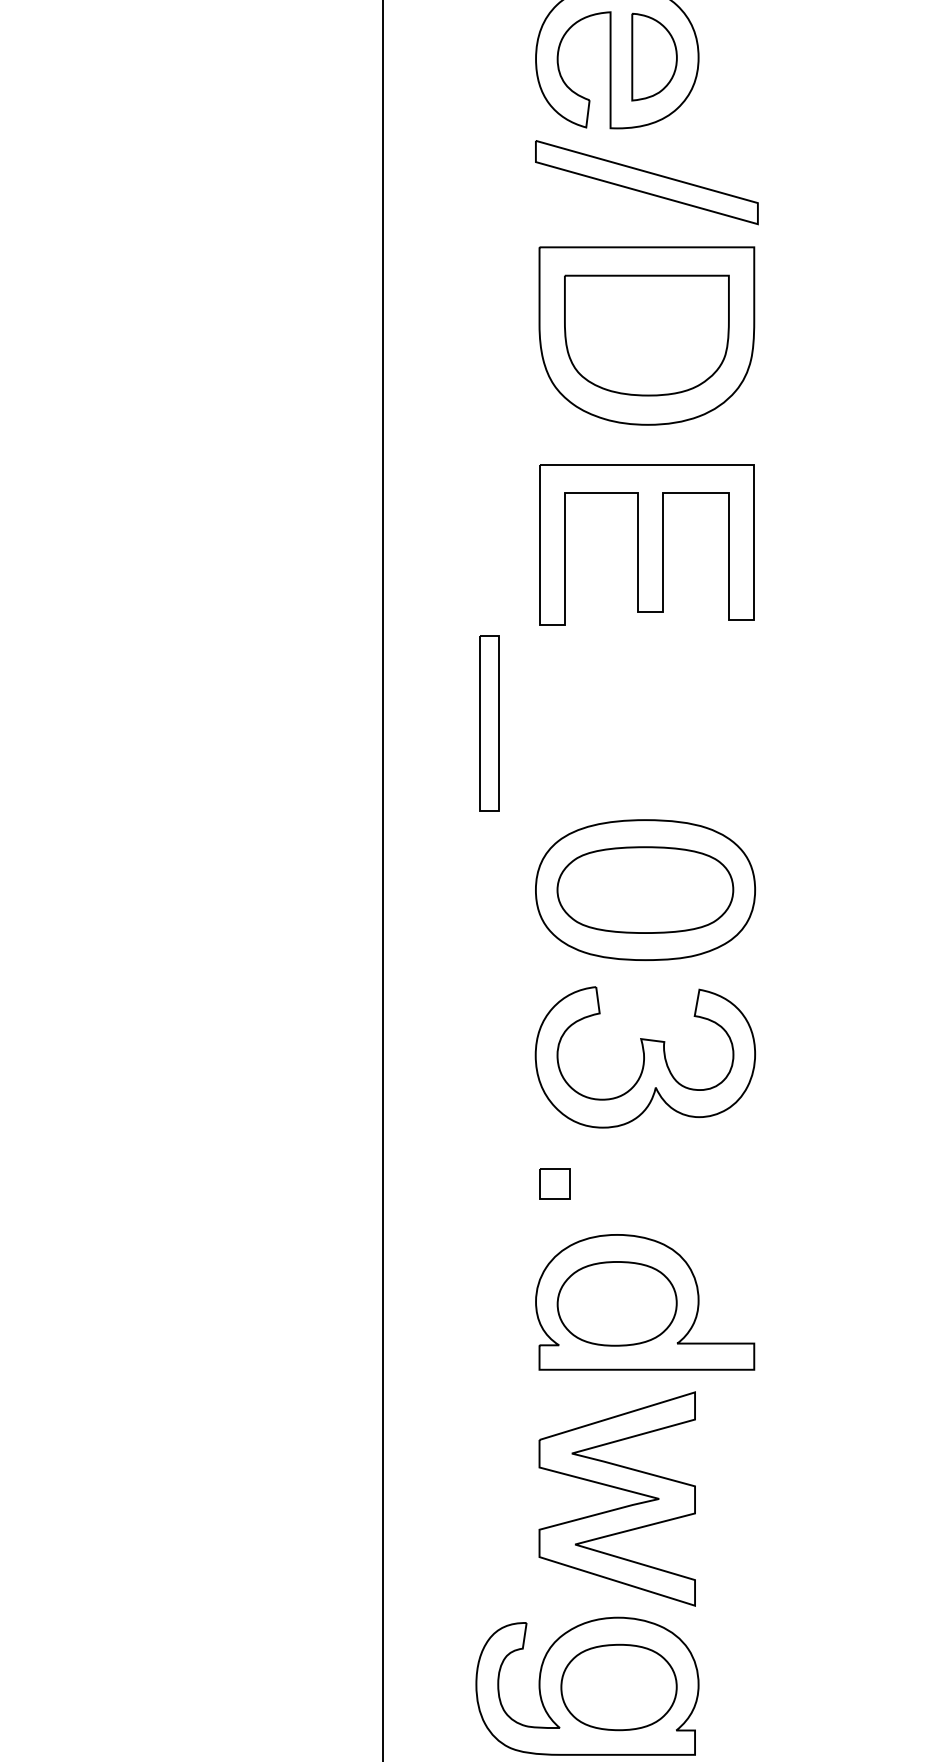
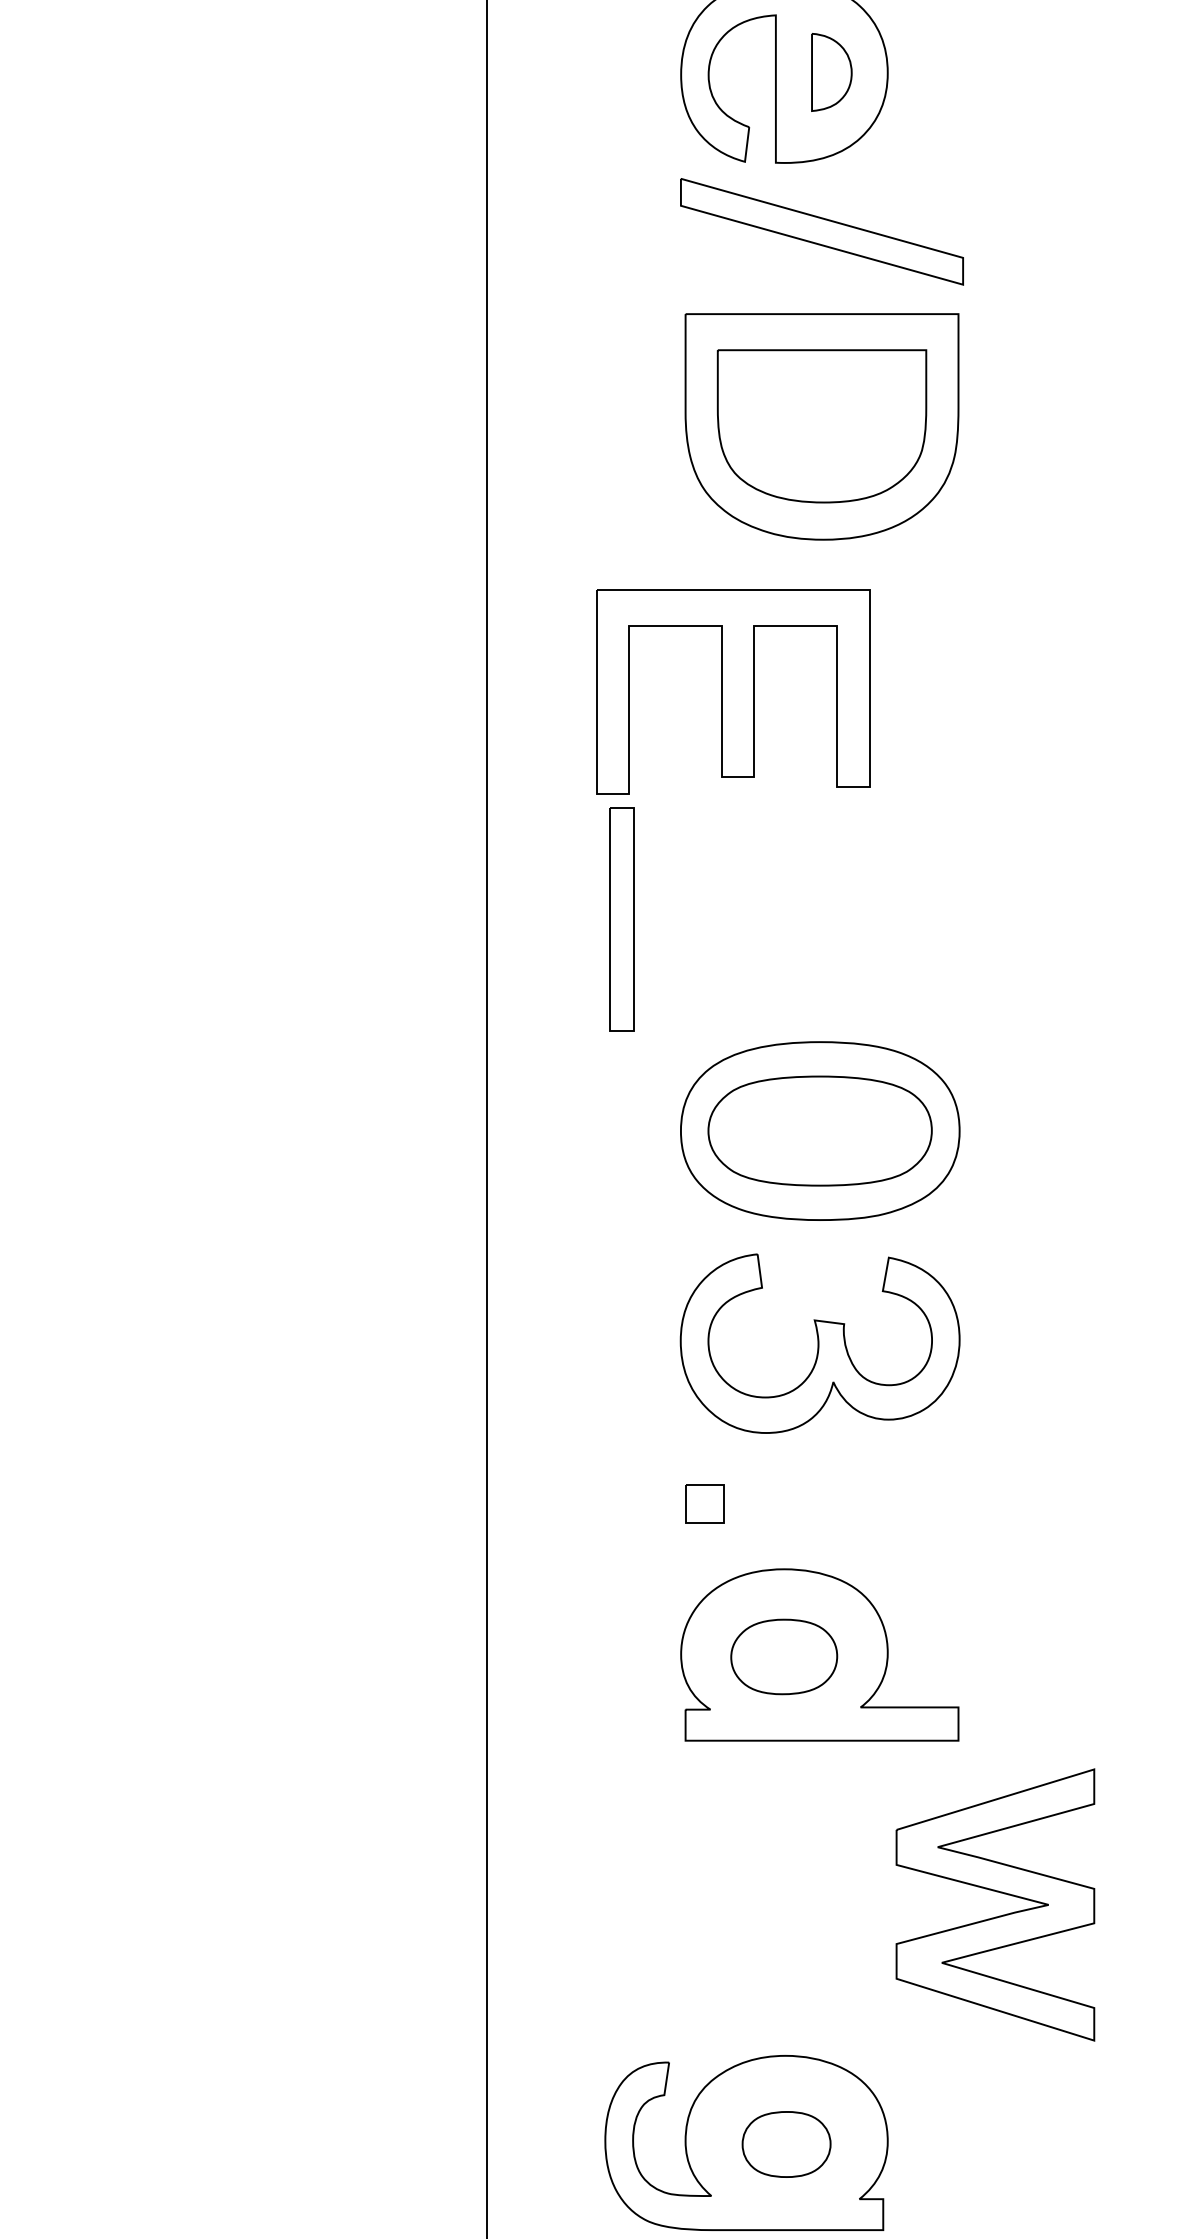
part: (654, 57) -> (831, 72), size x0.7
part: (647, 544) -> (733, 691), moved
part: (616, 1303) -> (783, 1656), size x0.7
part: (620, 1507) -> (999, 1915), moved
part: (618, 1687) -> (786, 2144), size x0.6

